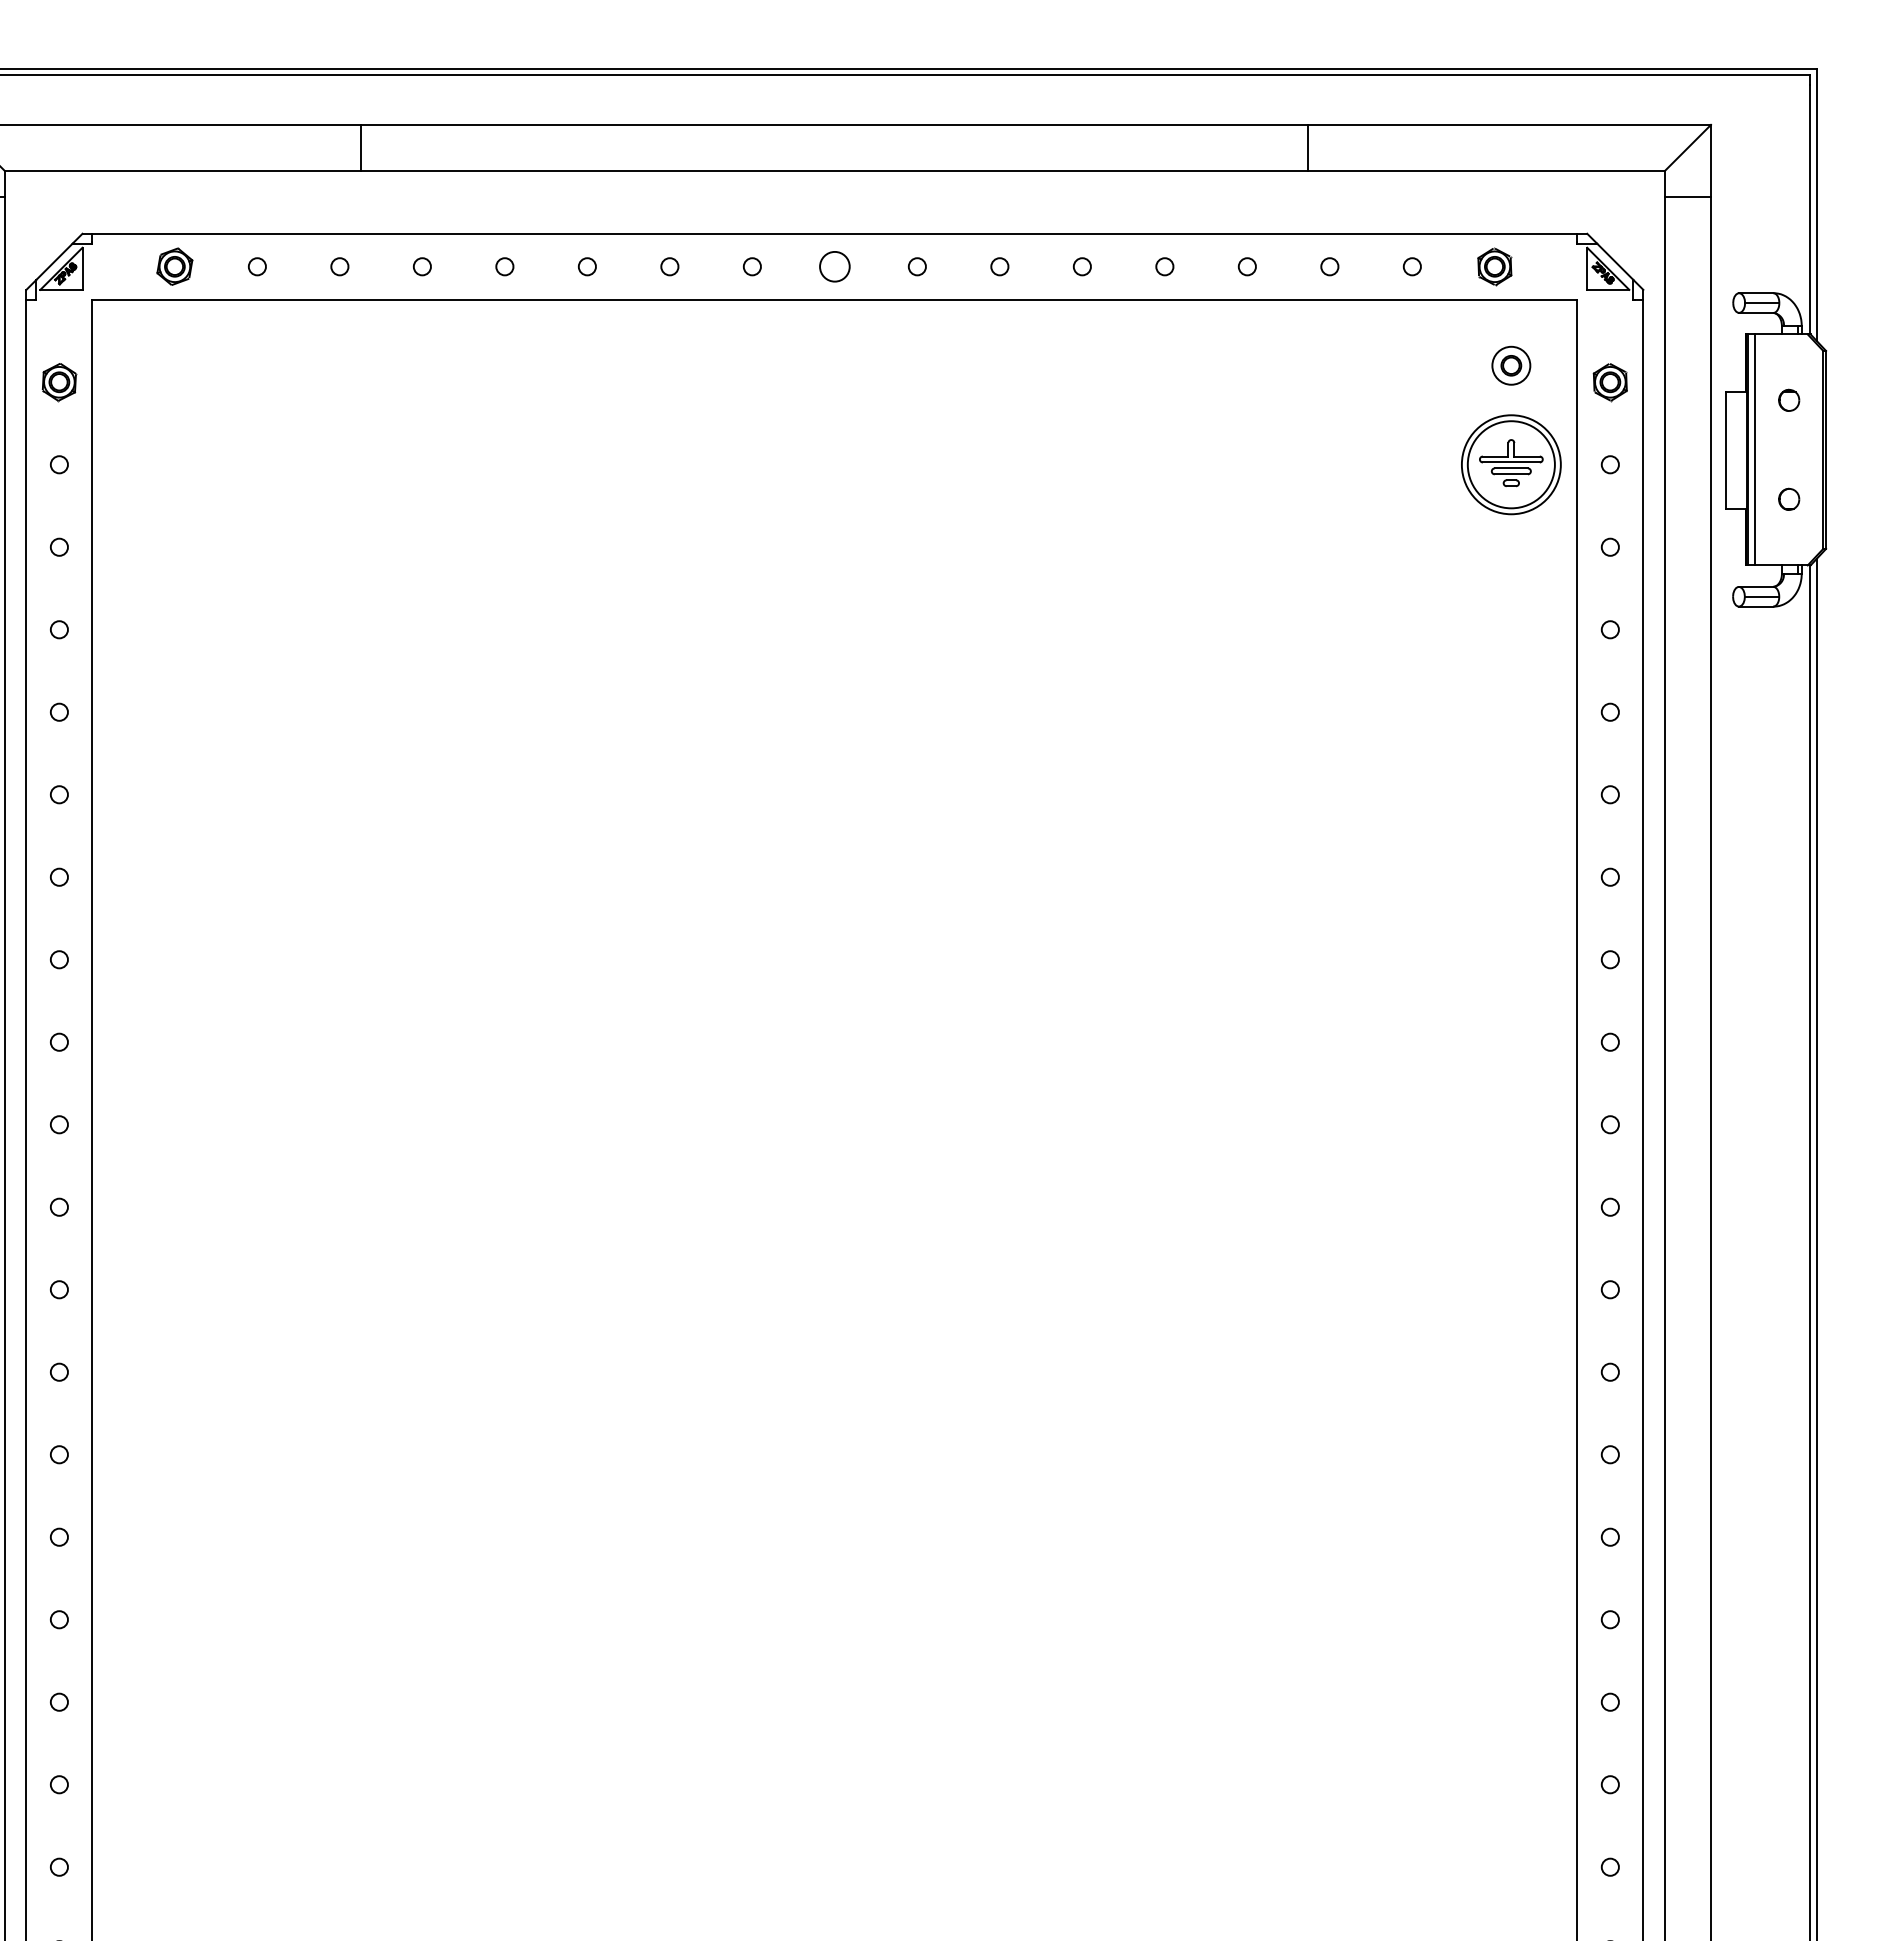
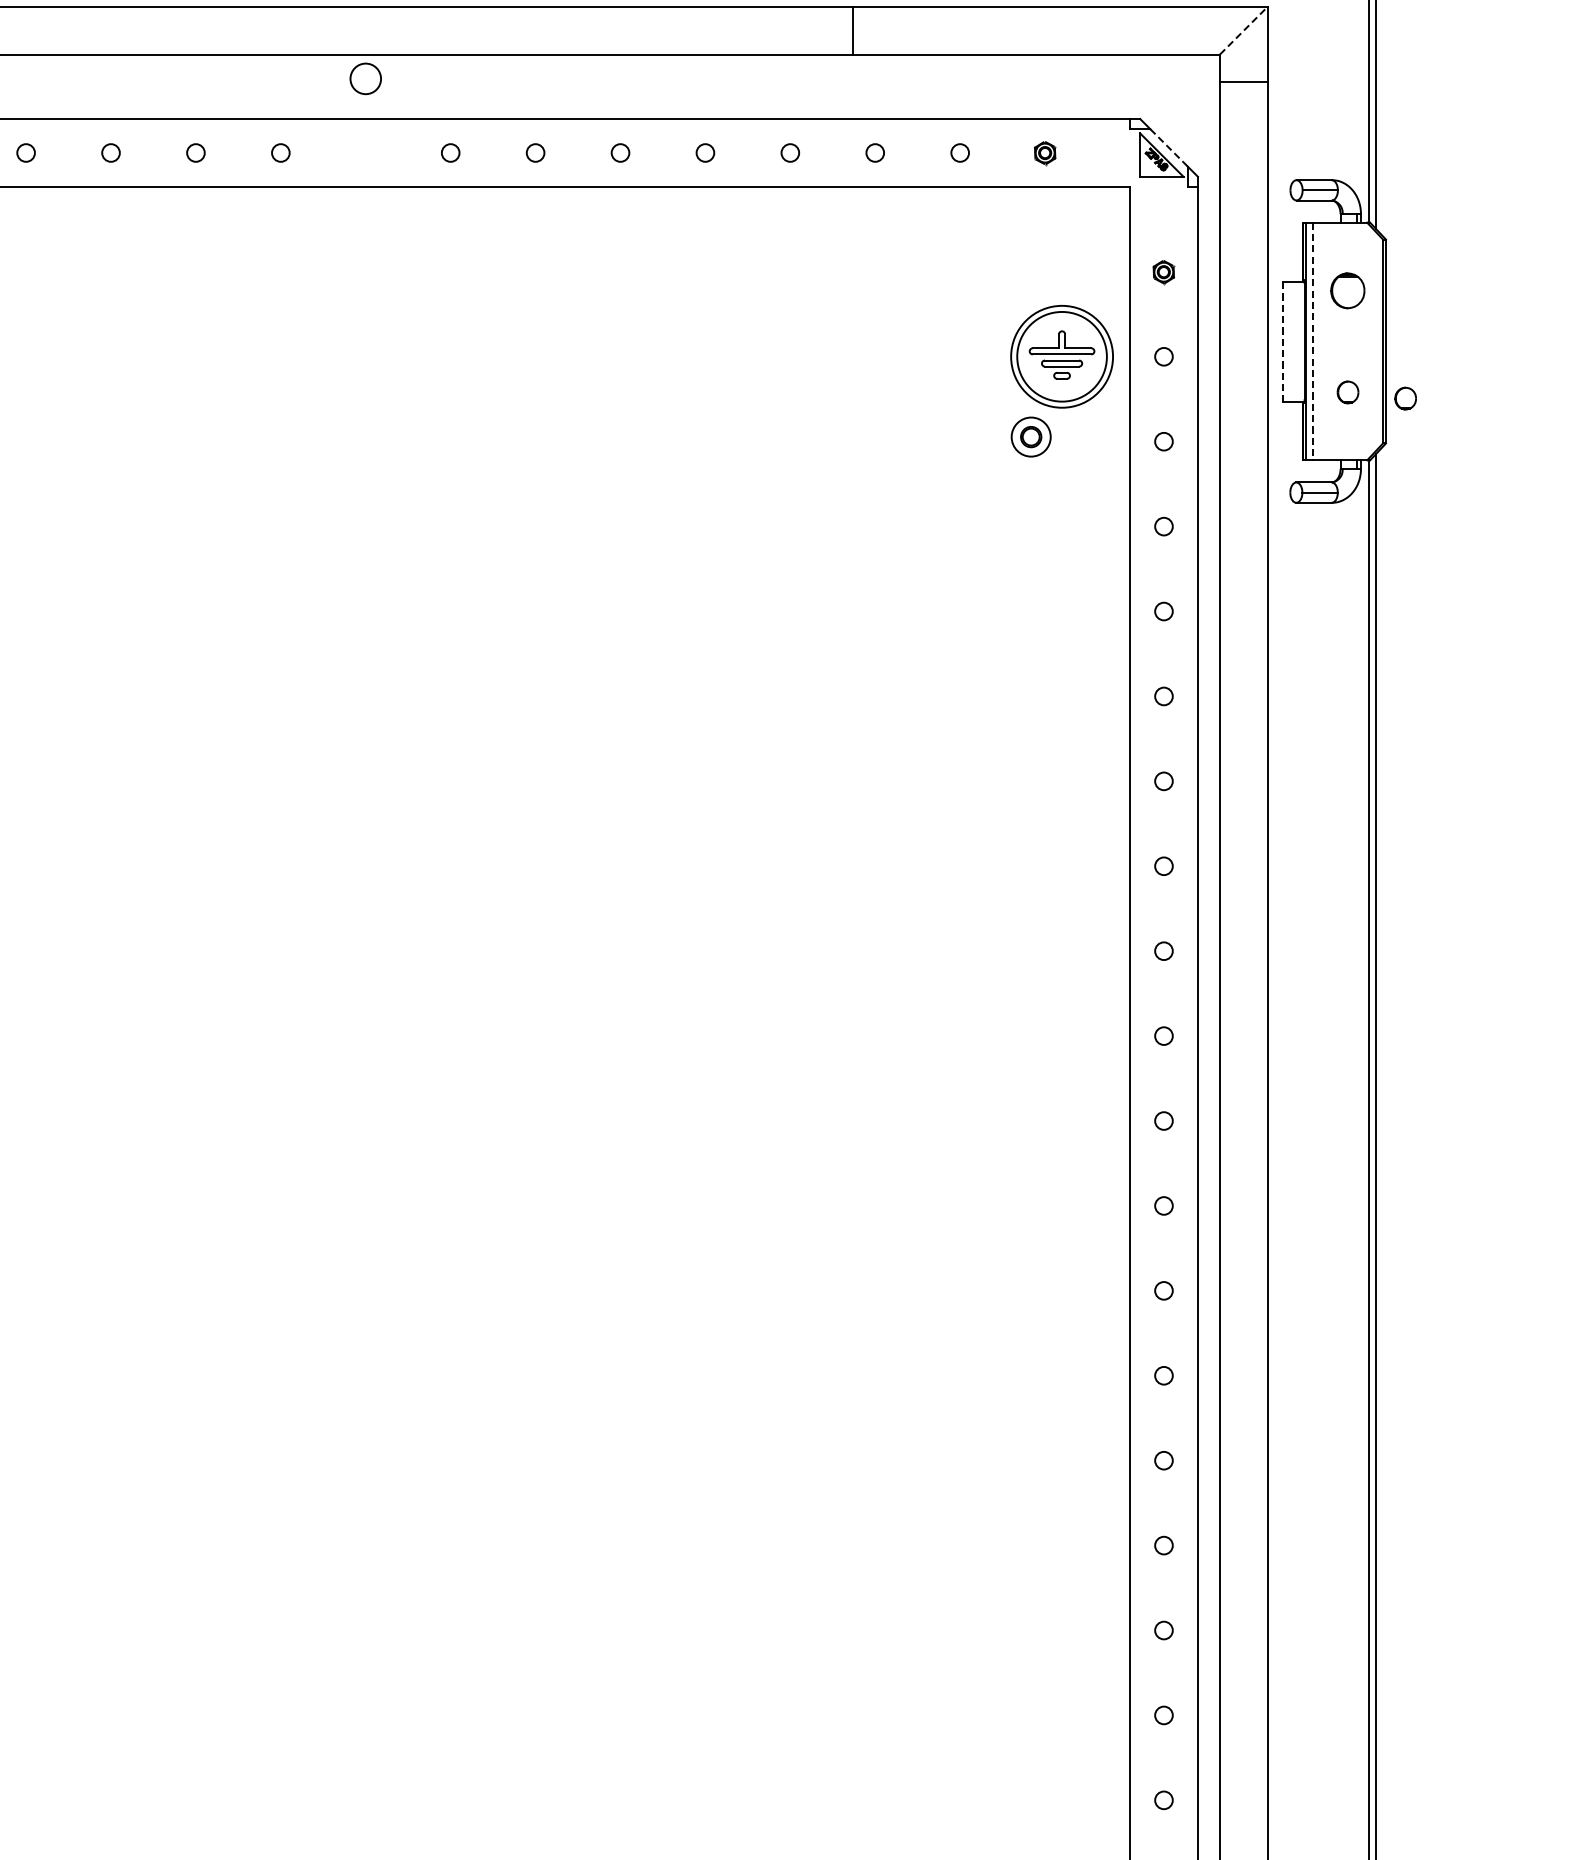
line: (1687, 147) -> (1243, 30), solid -> dashed
line: (1615, 261) -> (1169, 147), solid -> dashed
circle: (834, 266) -> (365, 78), moved
part: (1494, 266) -> (1044, 152), size x0.6
part: (1511, 365) -> (1031, 436), moved
part: (1609, 382) -> (1163, 272), size x0.6
part: (1789, 399) -> (1348, 289), size x1.6
line: (1725, 450) -> (1282, 342), solid -> dashed
line: (1754, 450) -> (1312, 342), solid -> dashed
part: (1845, 504) -> (1406, 397), added

